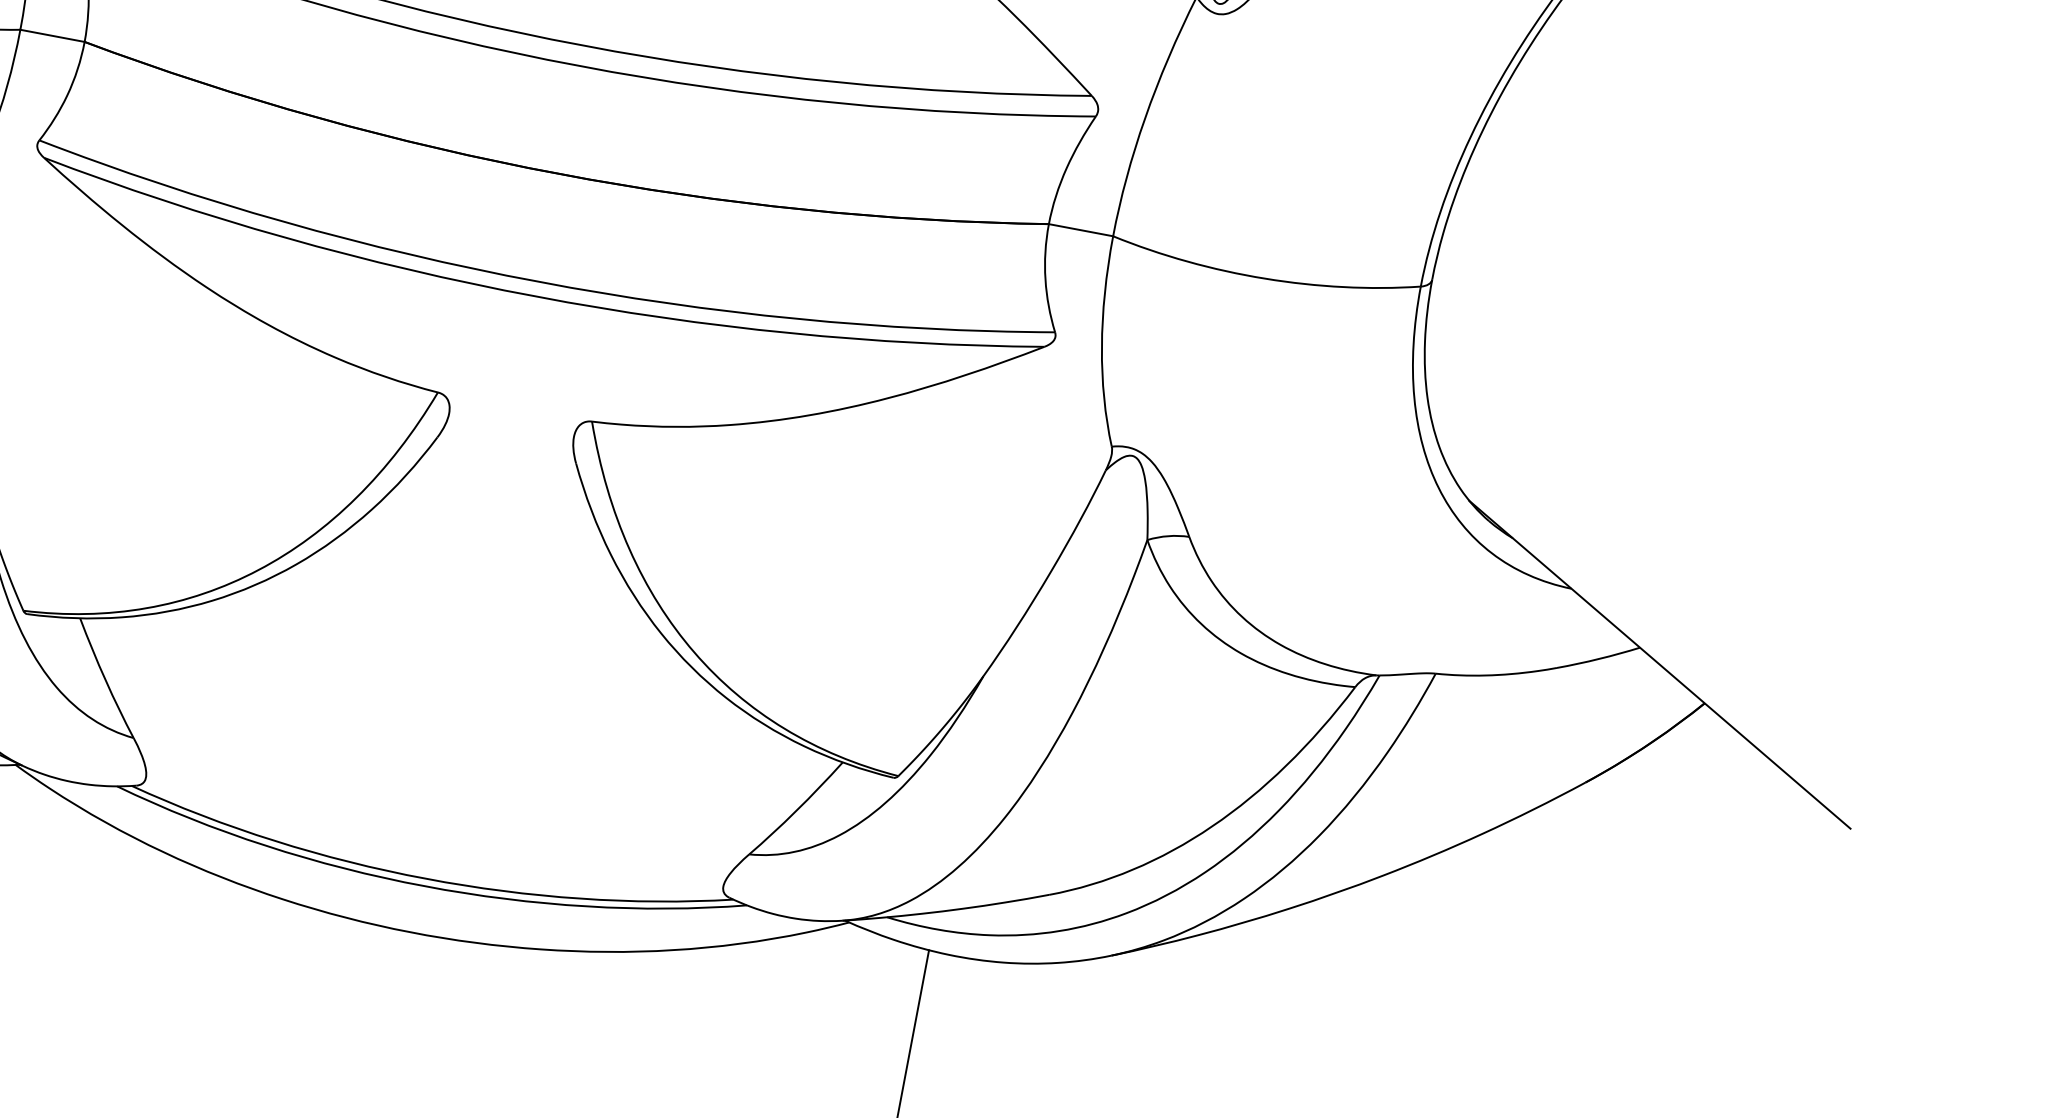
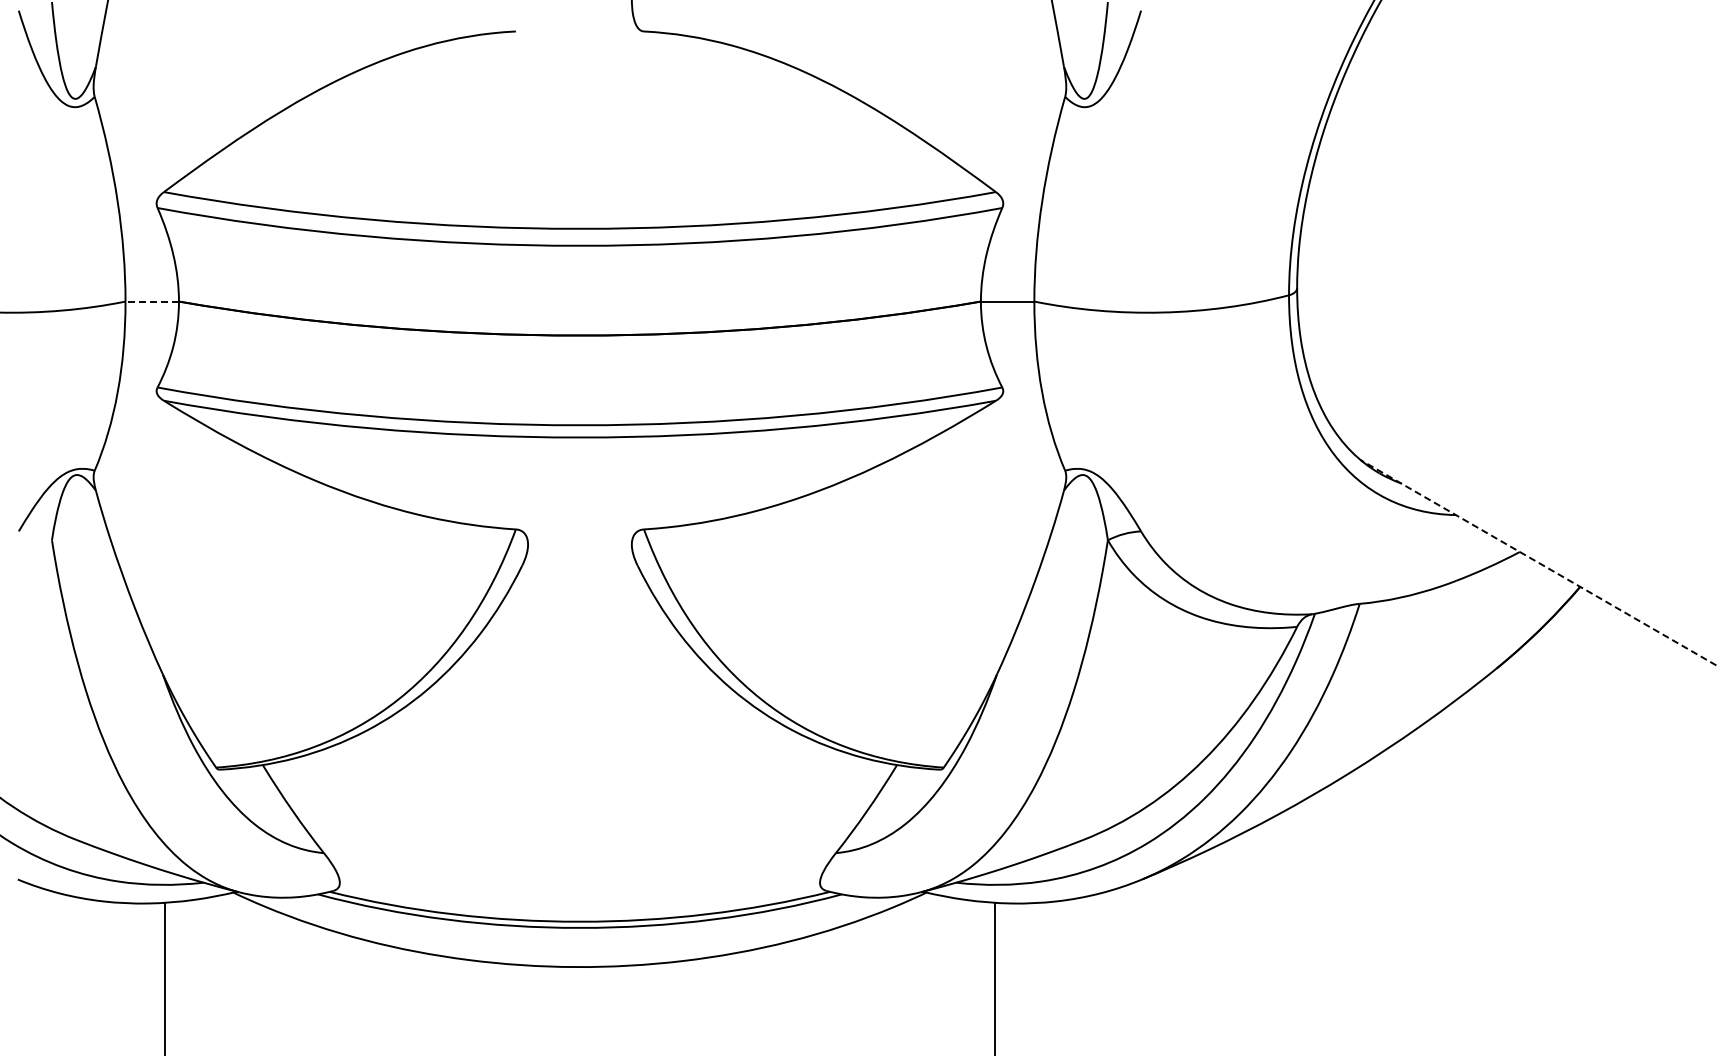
line: (52, 35) -> (152, 301), solid -> dashed
line: (1658, 664) -> (1537, 562), solid -> dashed

